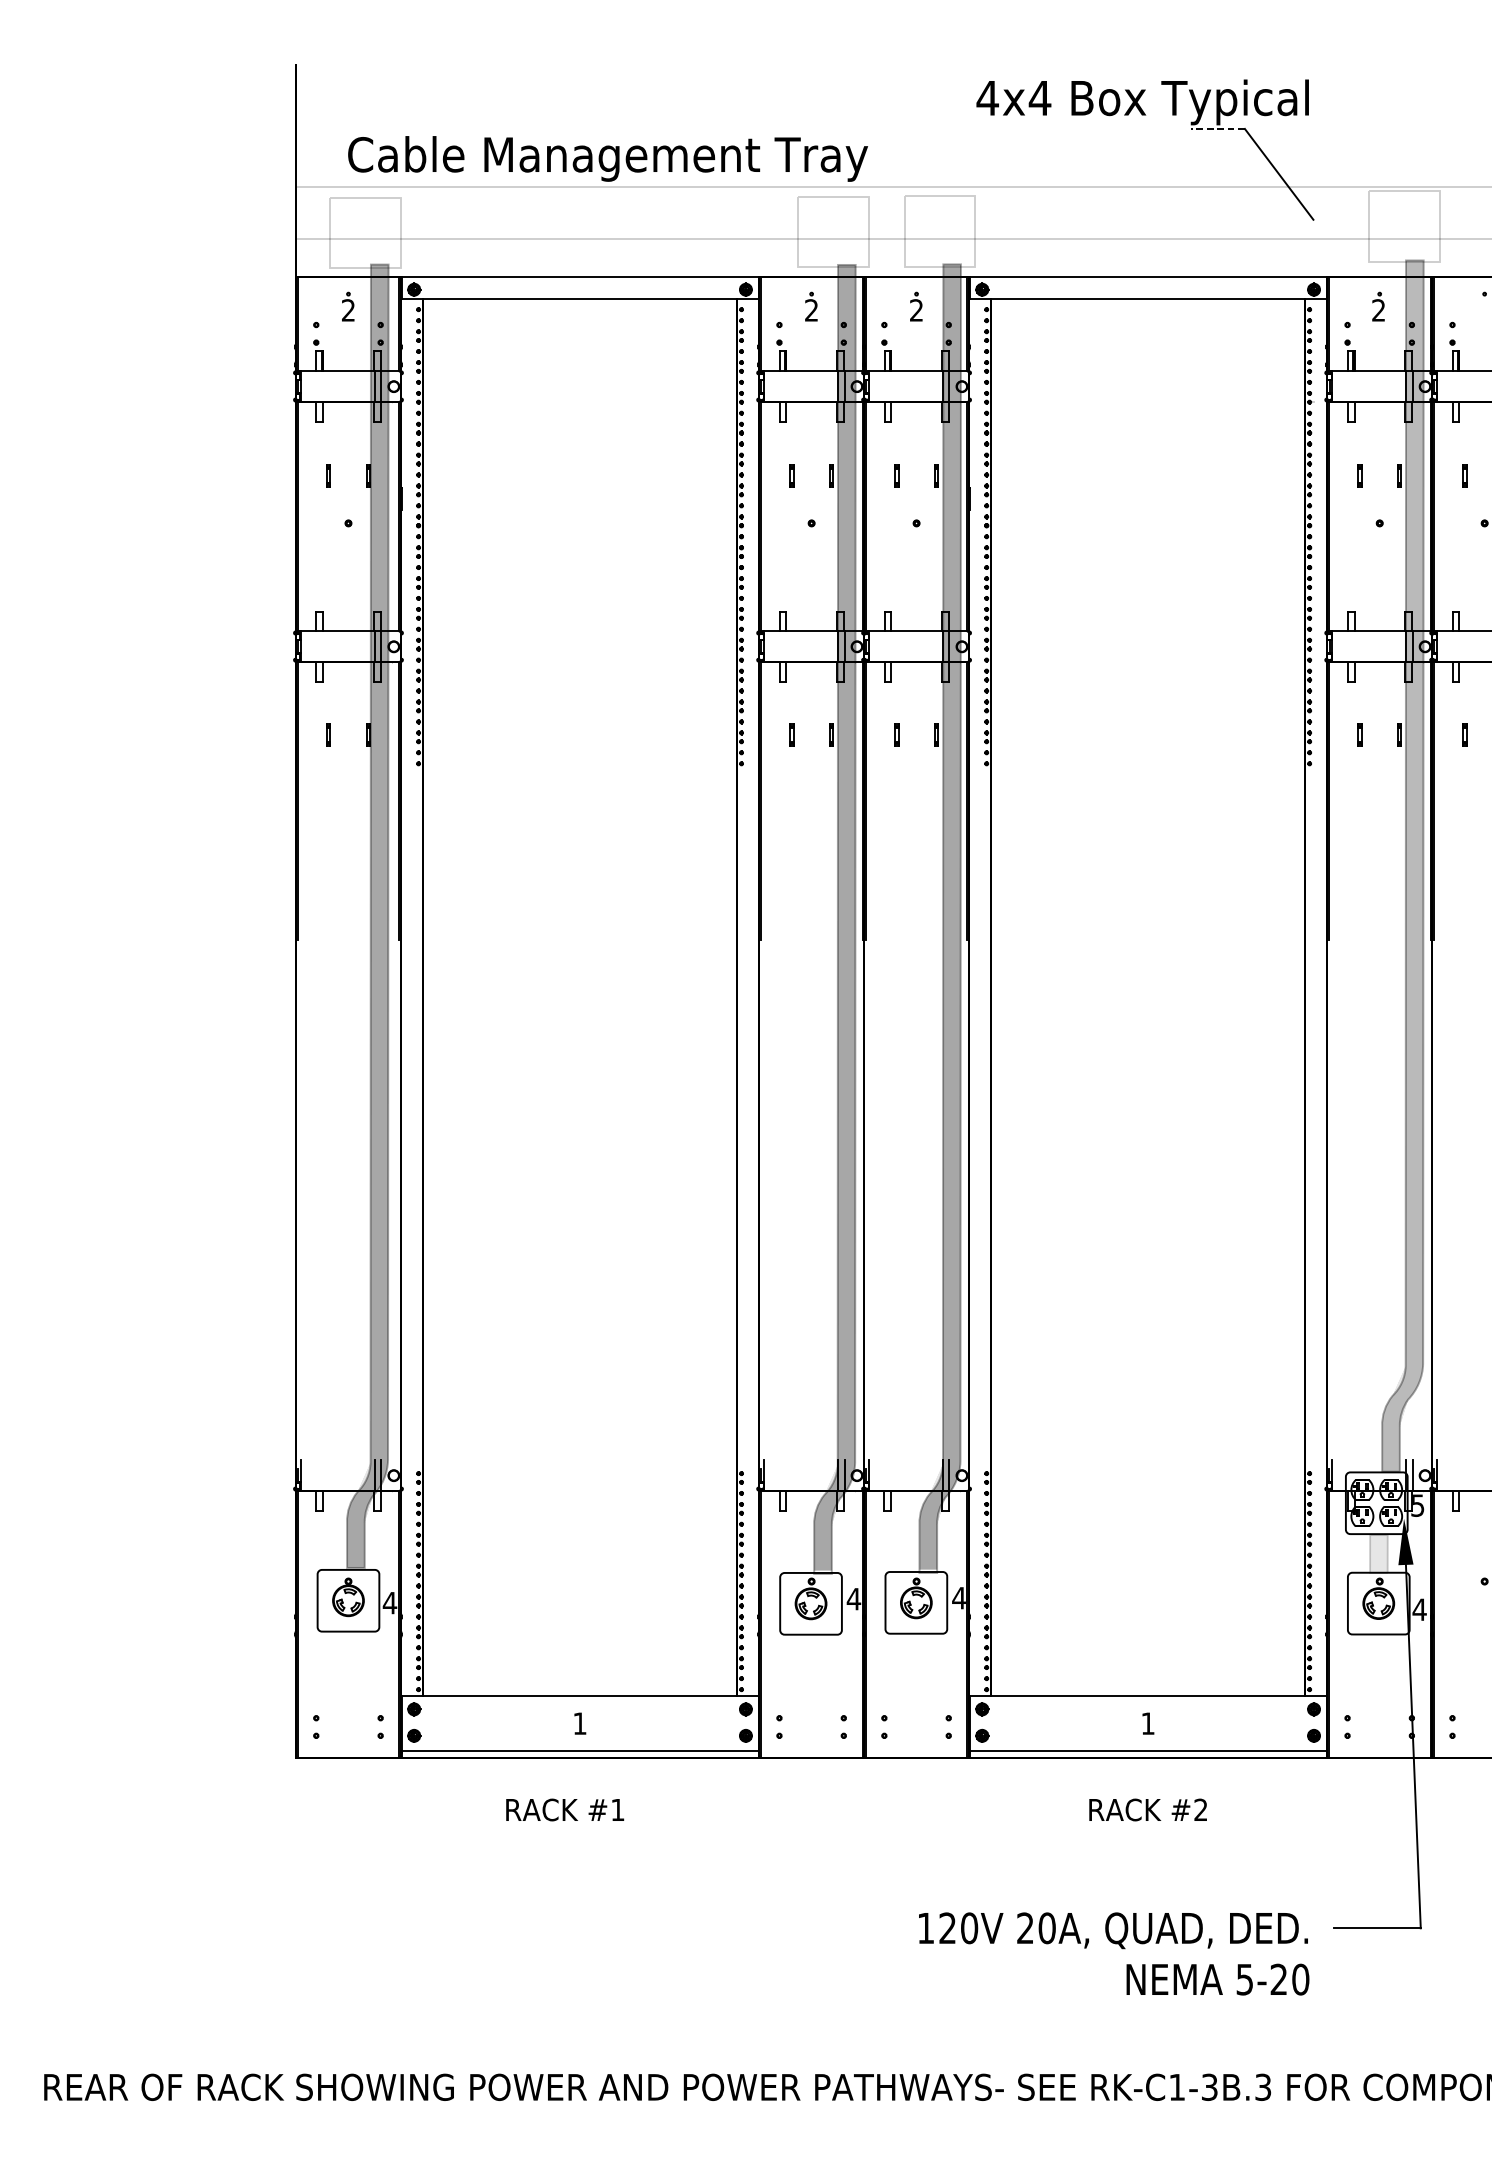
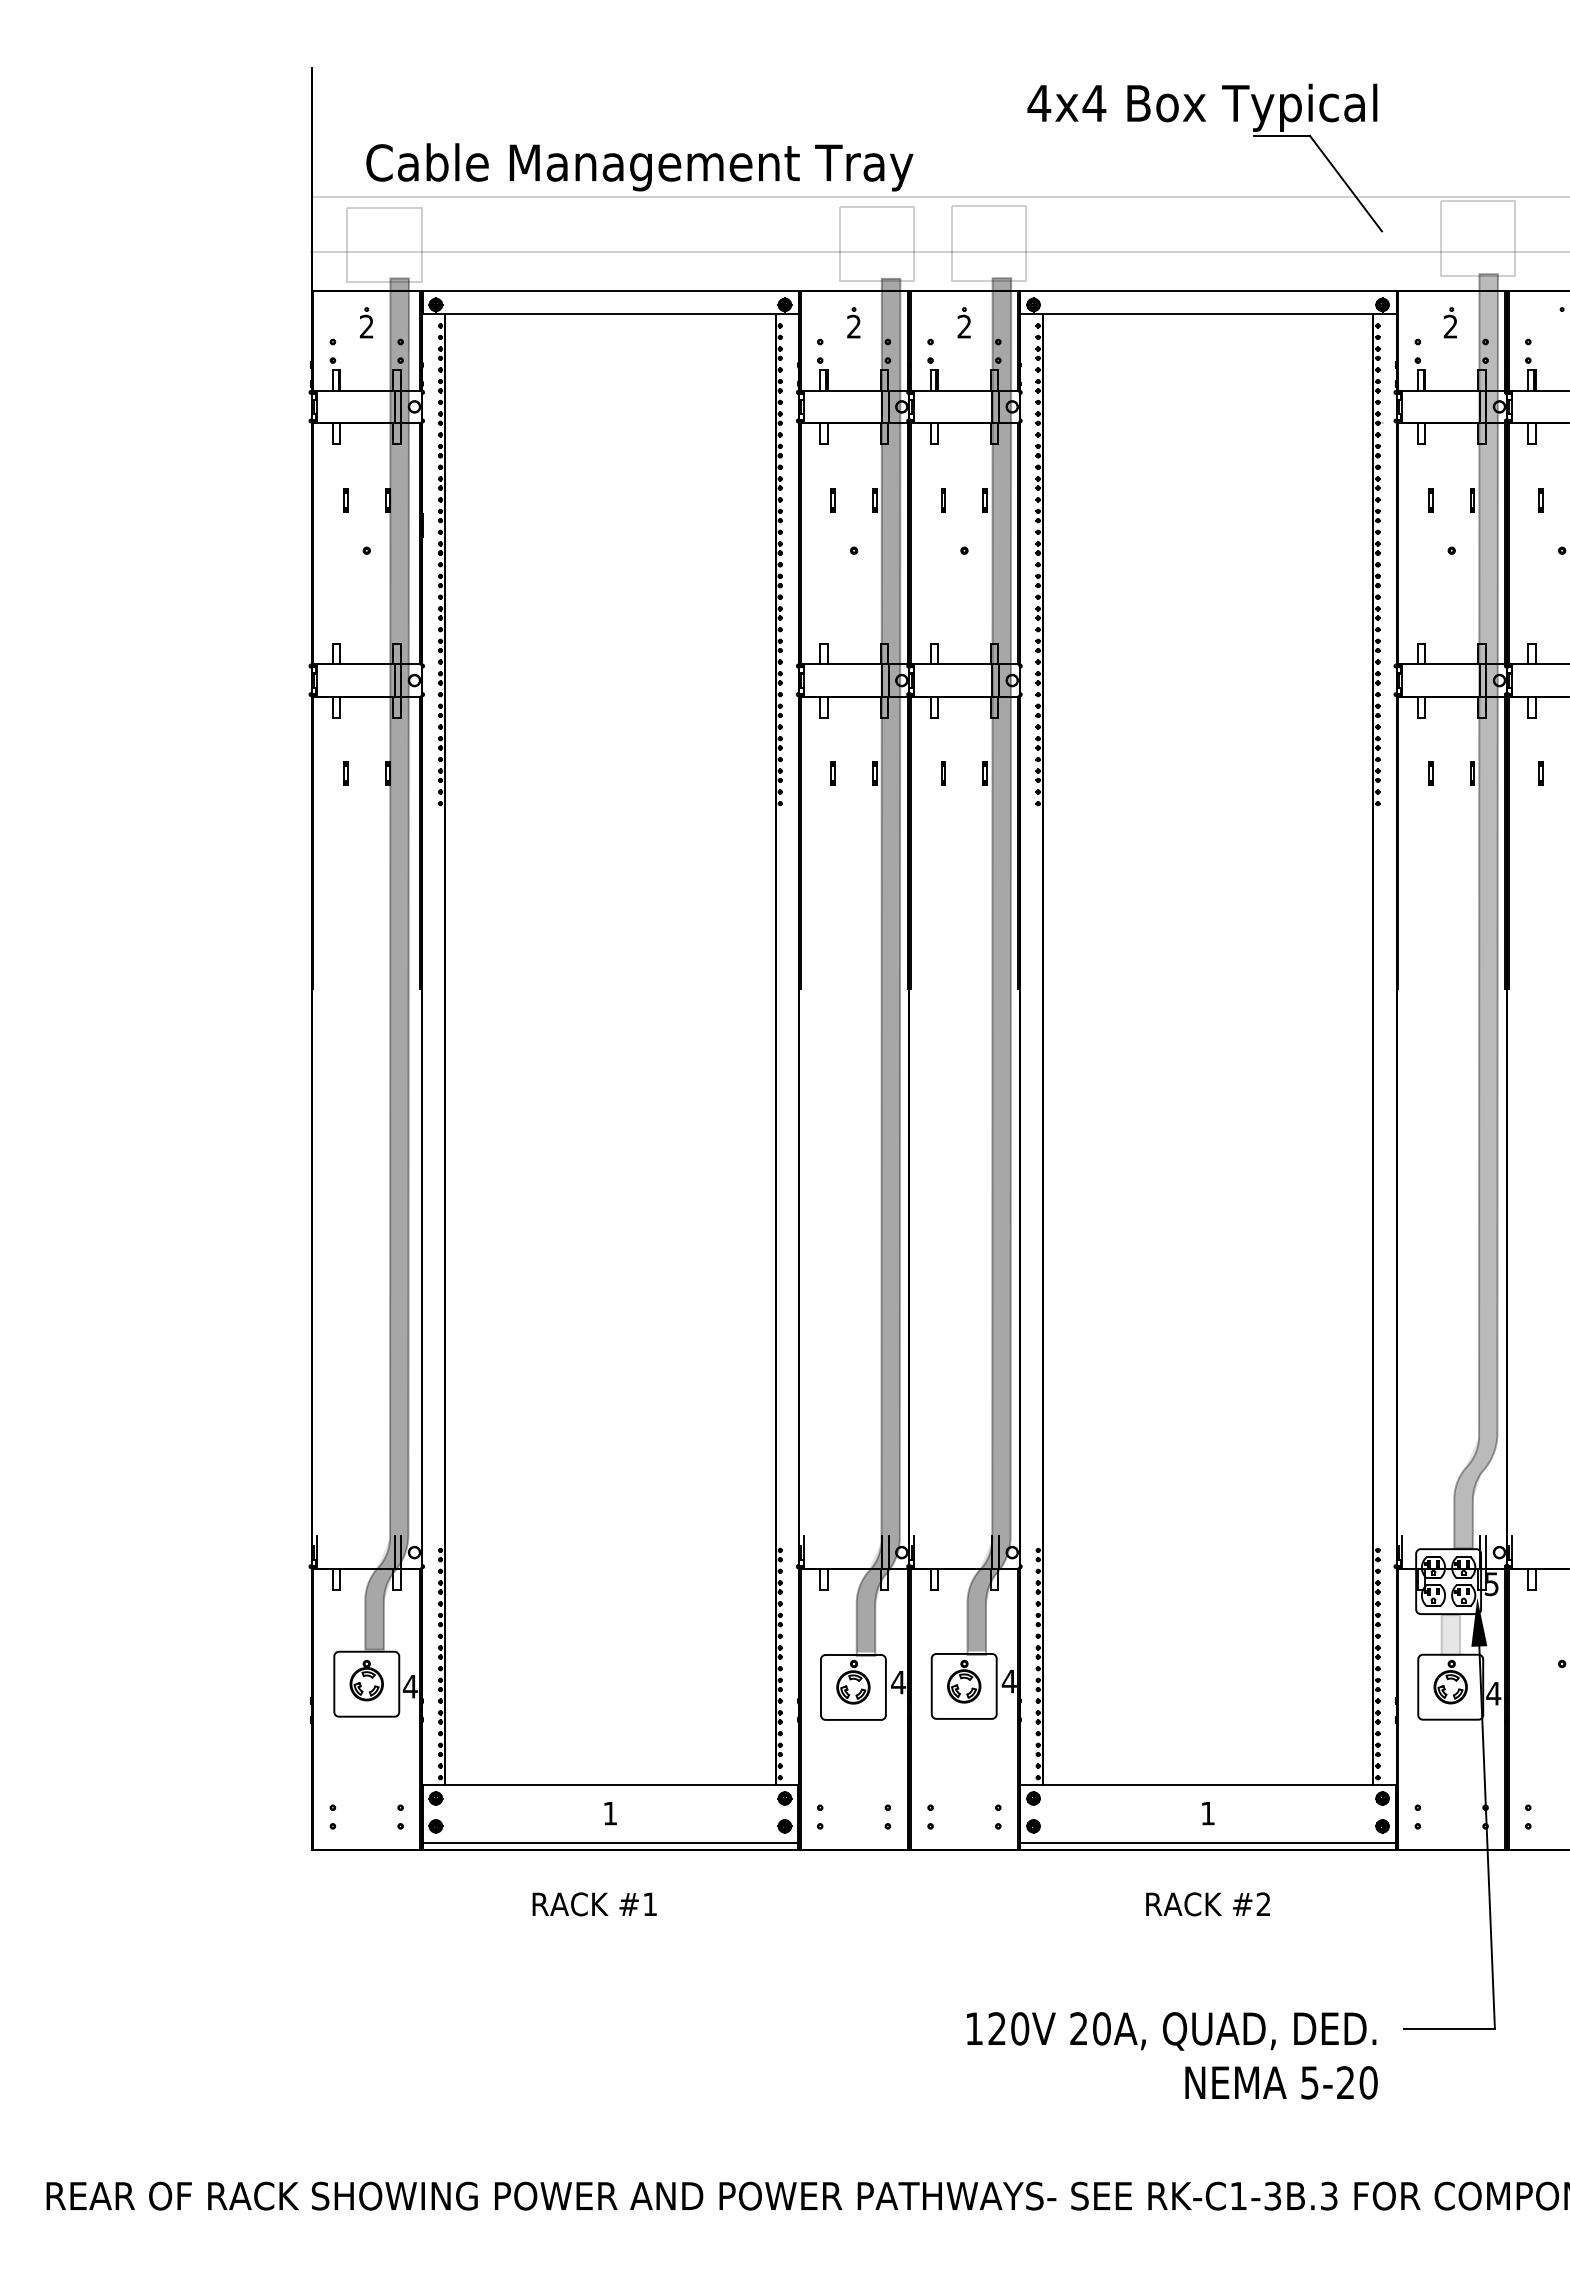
line: (1217, 128) -> (1281, 135), dashed -> solid

